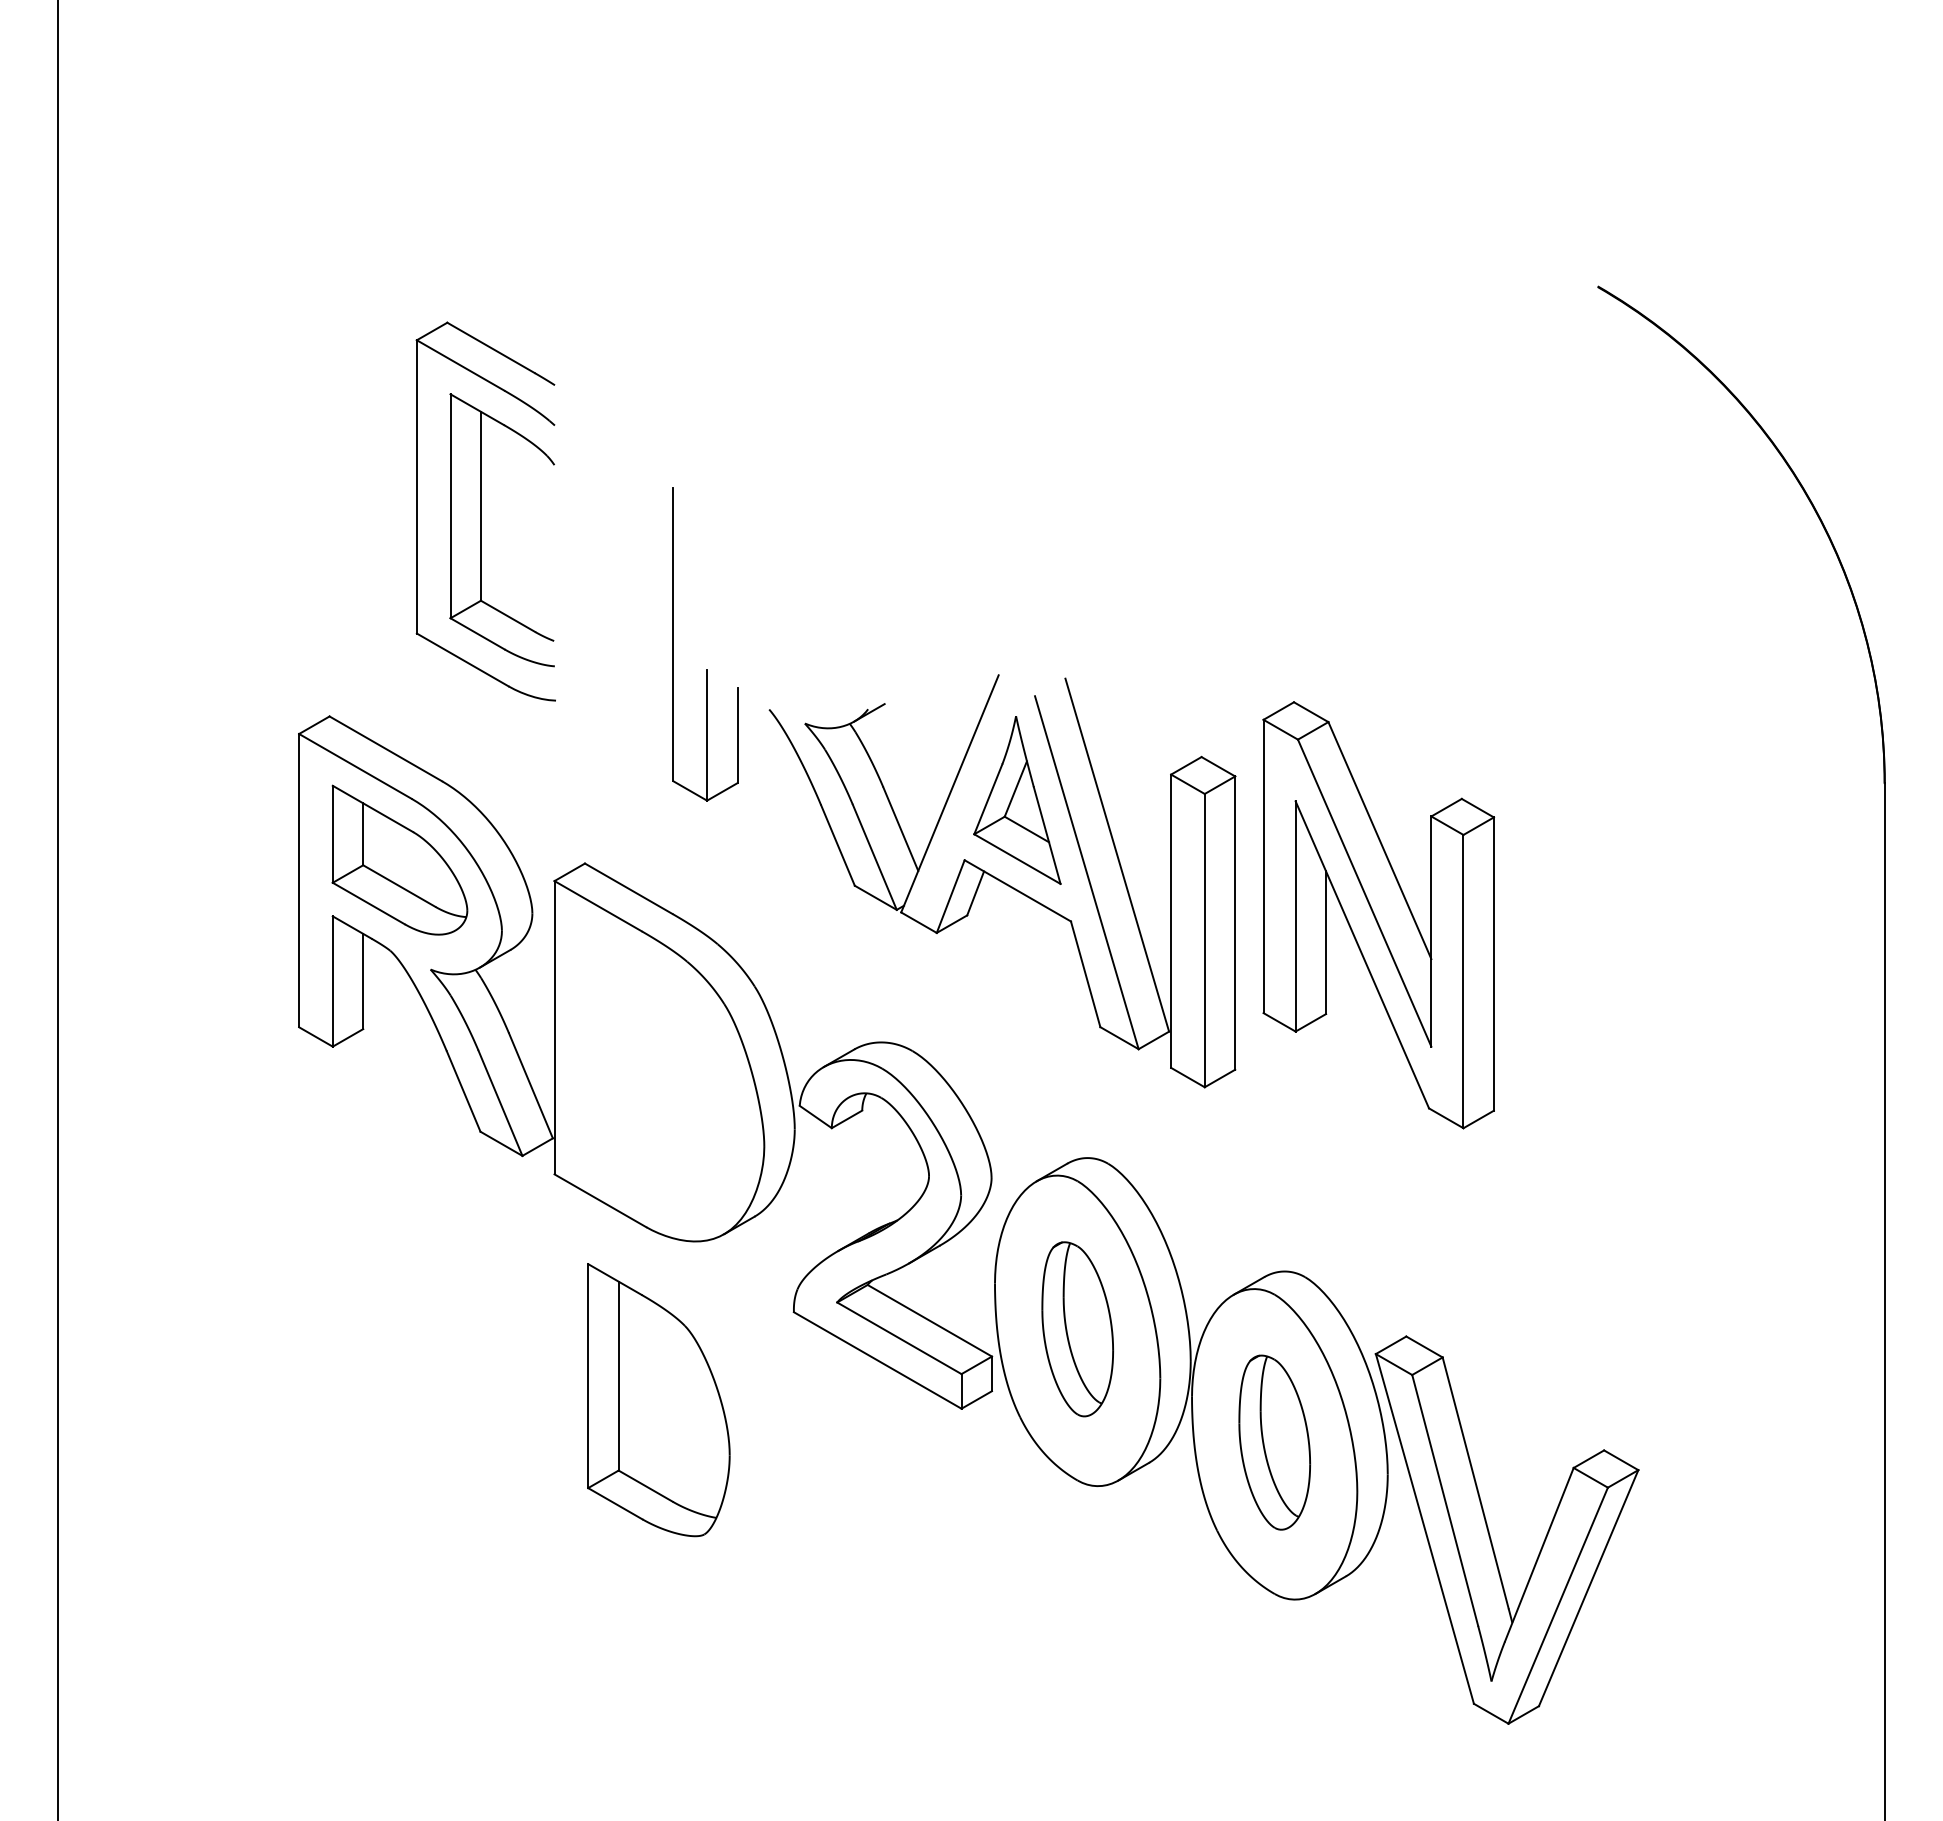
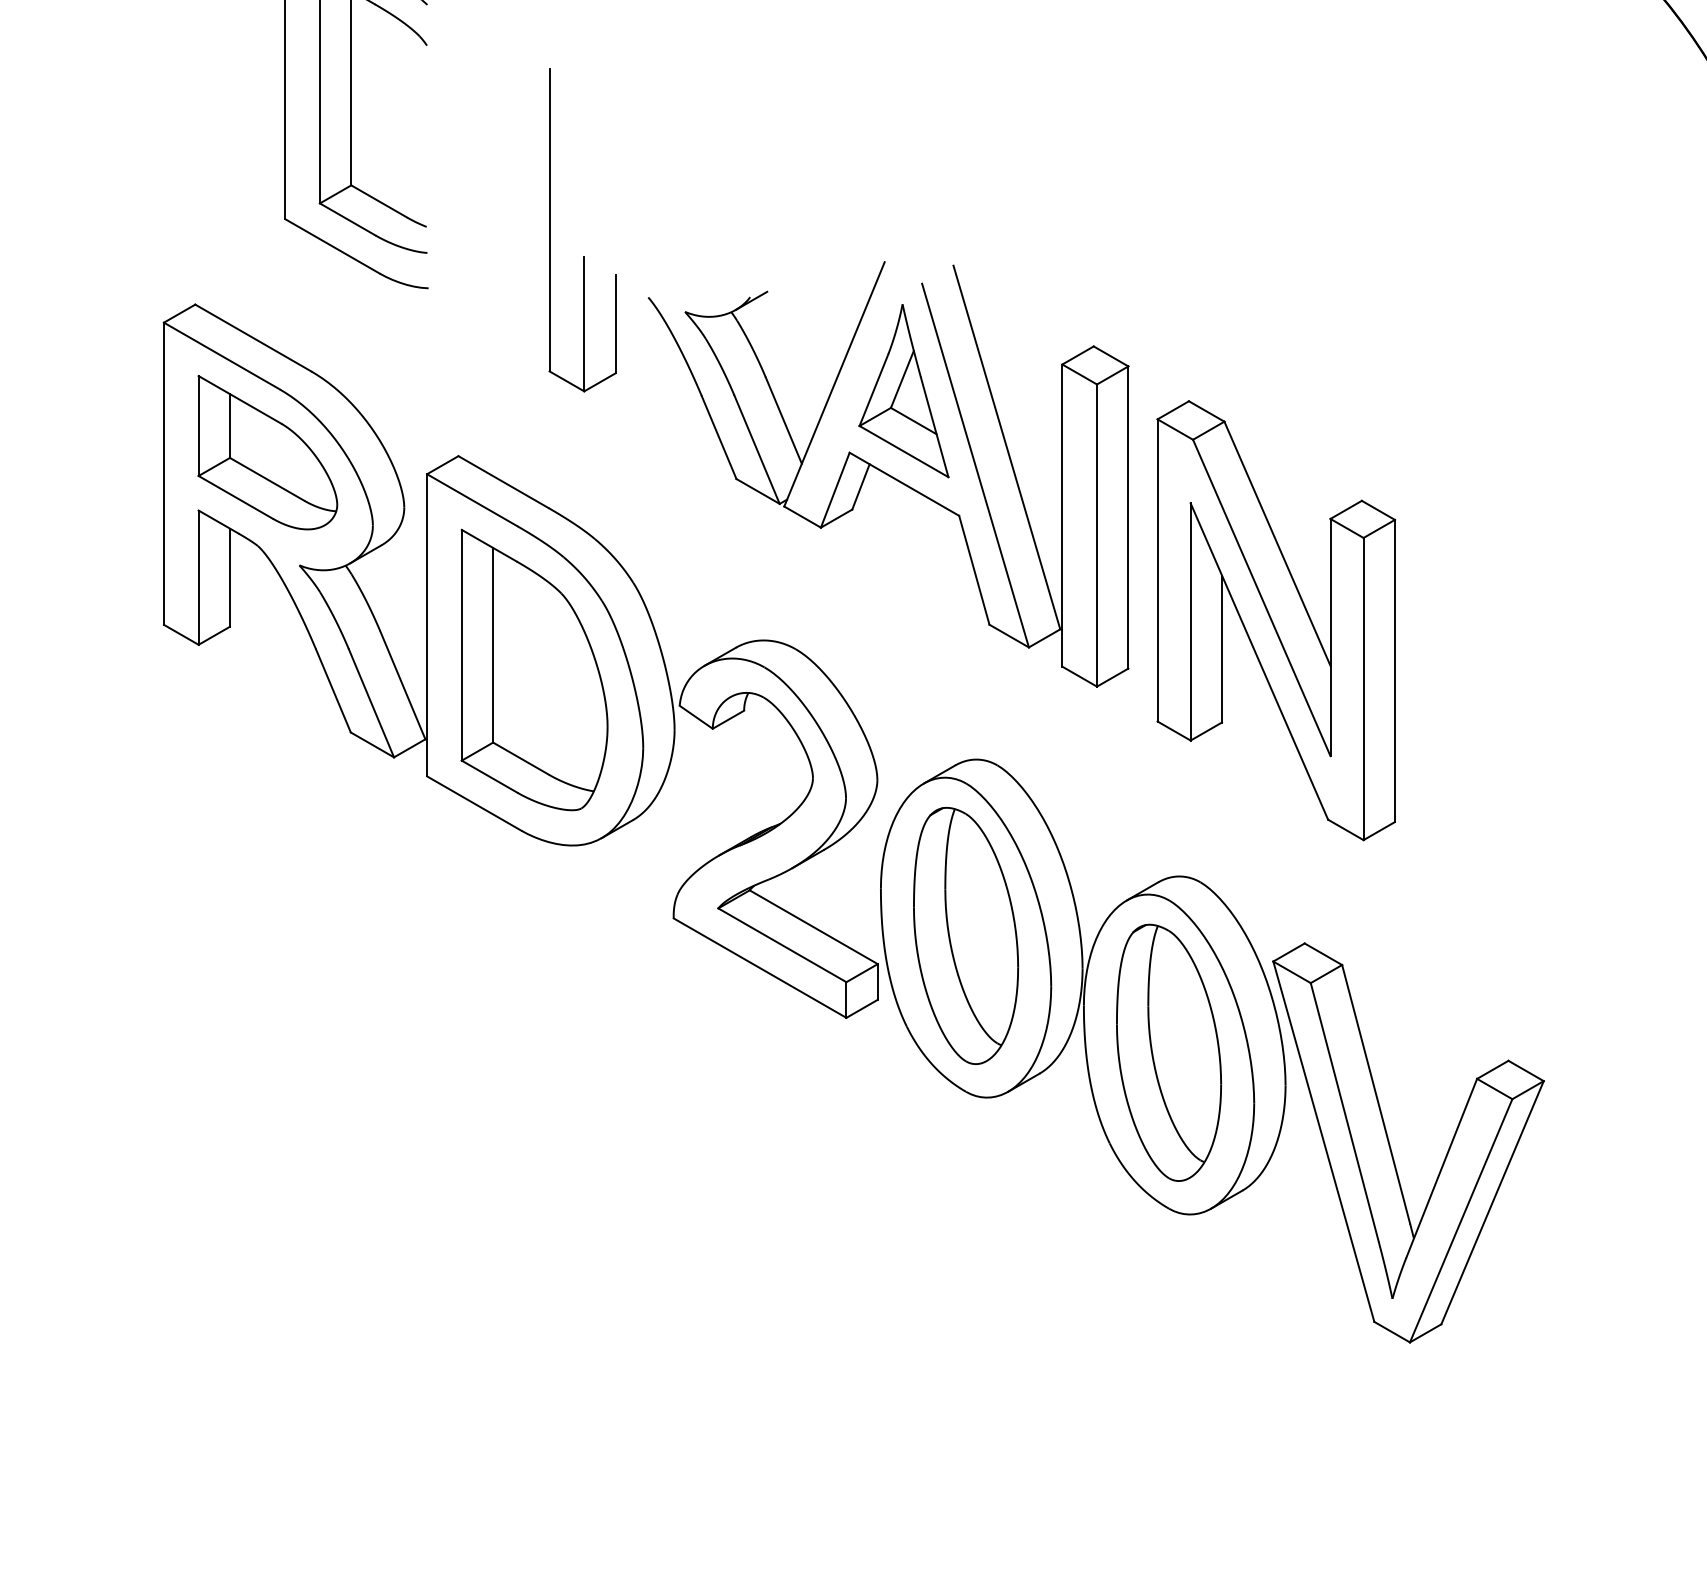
part: (1378, 915) -> (1276, 620), moved
part: (1077, 1329) -> (965, 936), size x1.43
part: (658, 1400) -> (534, 670), moved
part: (1274, 1442) -> (1168, 1052), size x1.43

